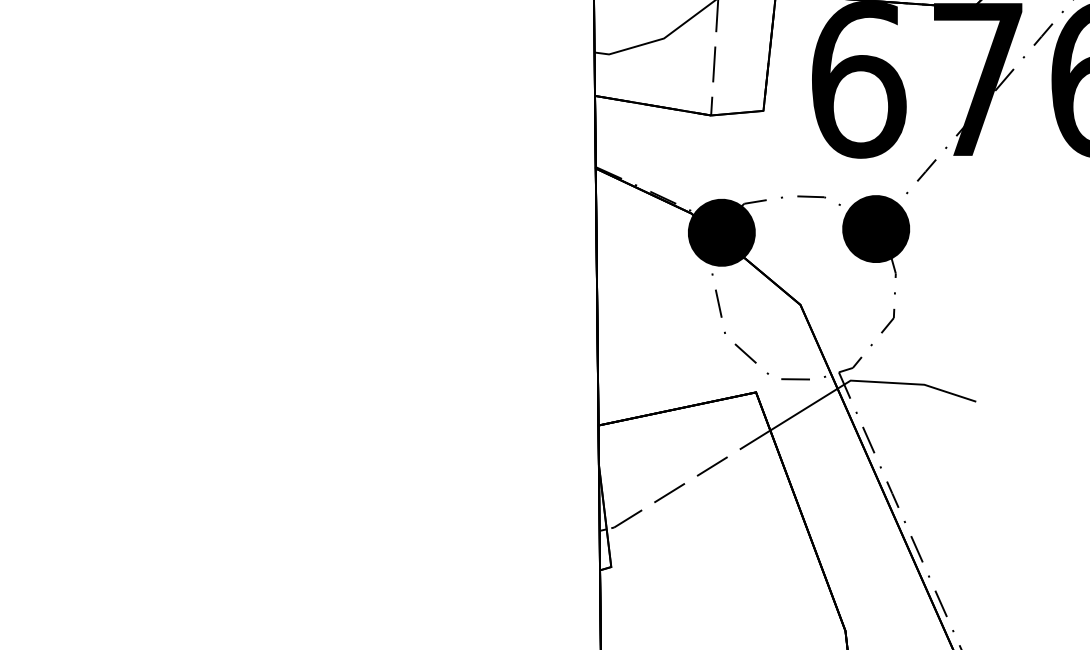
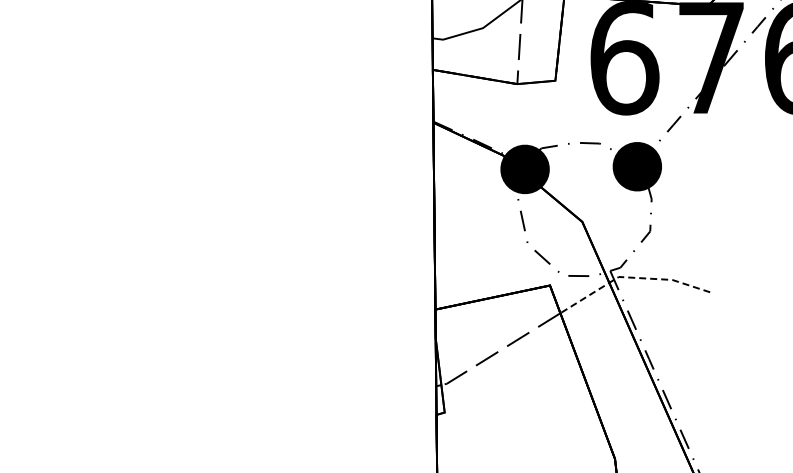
line: (866, 381) -> (630, 277), solid -> dashed

